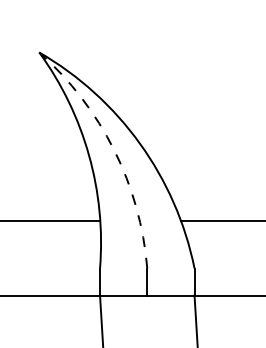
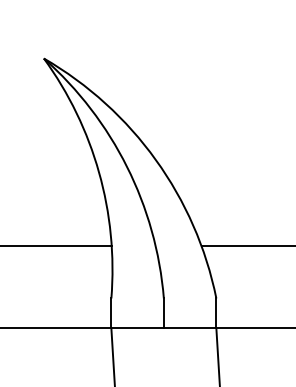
arc: (114, 149) -> (127, 166), dashed -> solid

